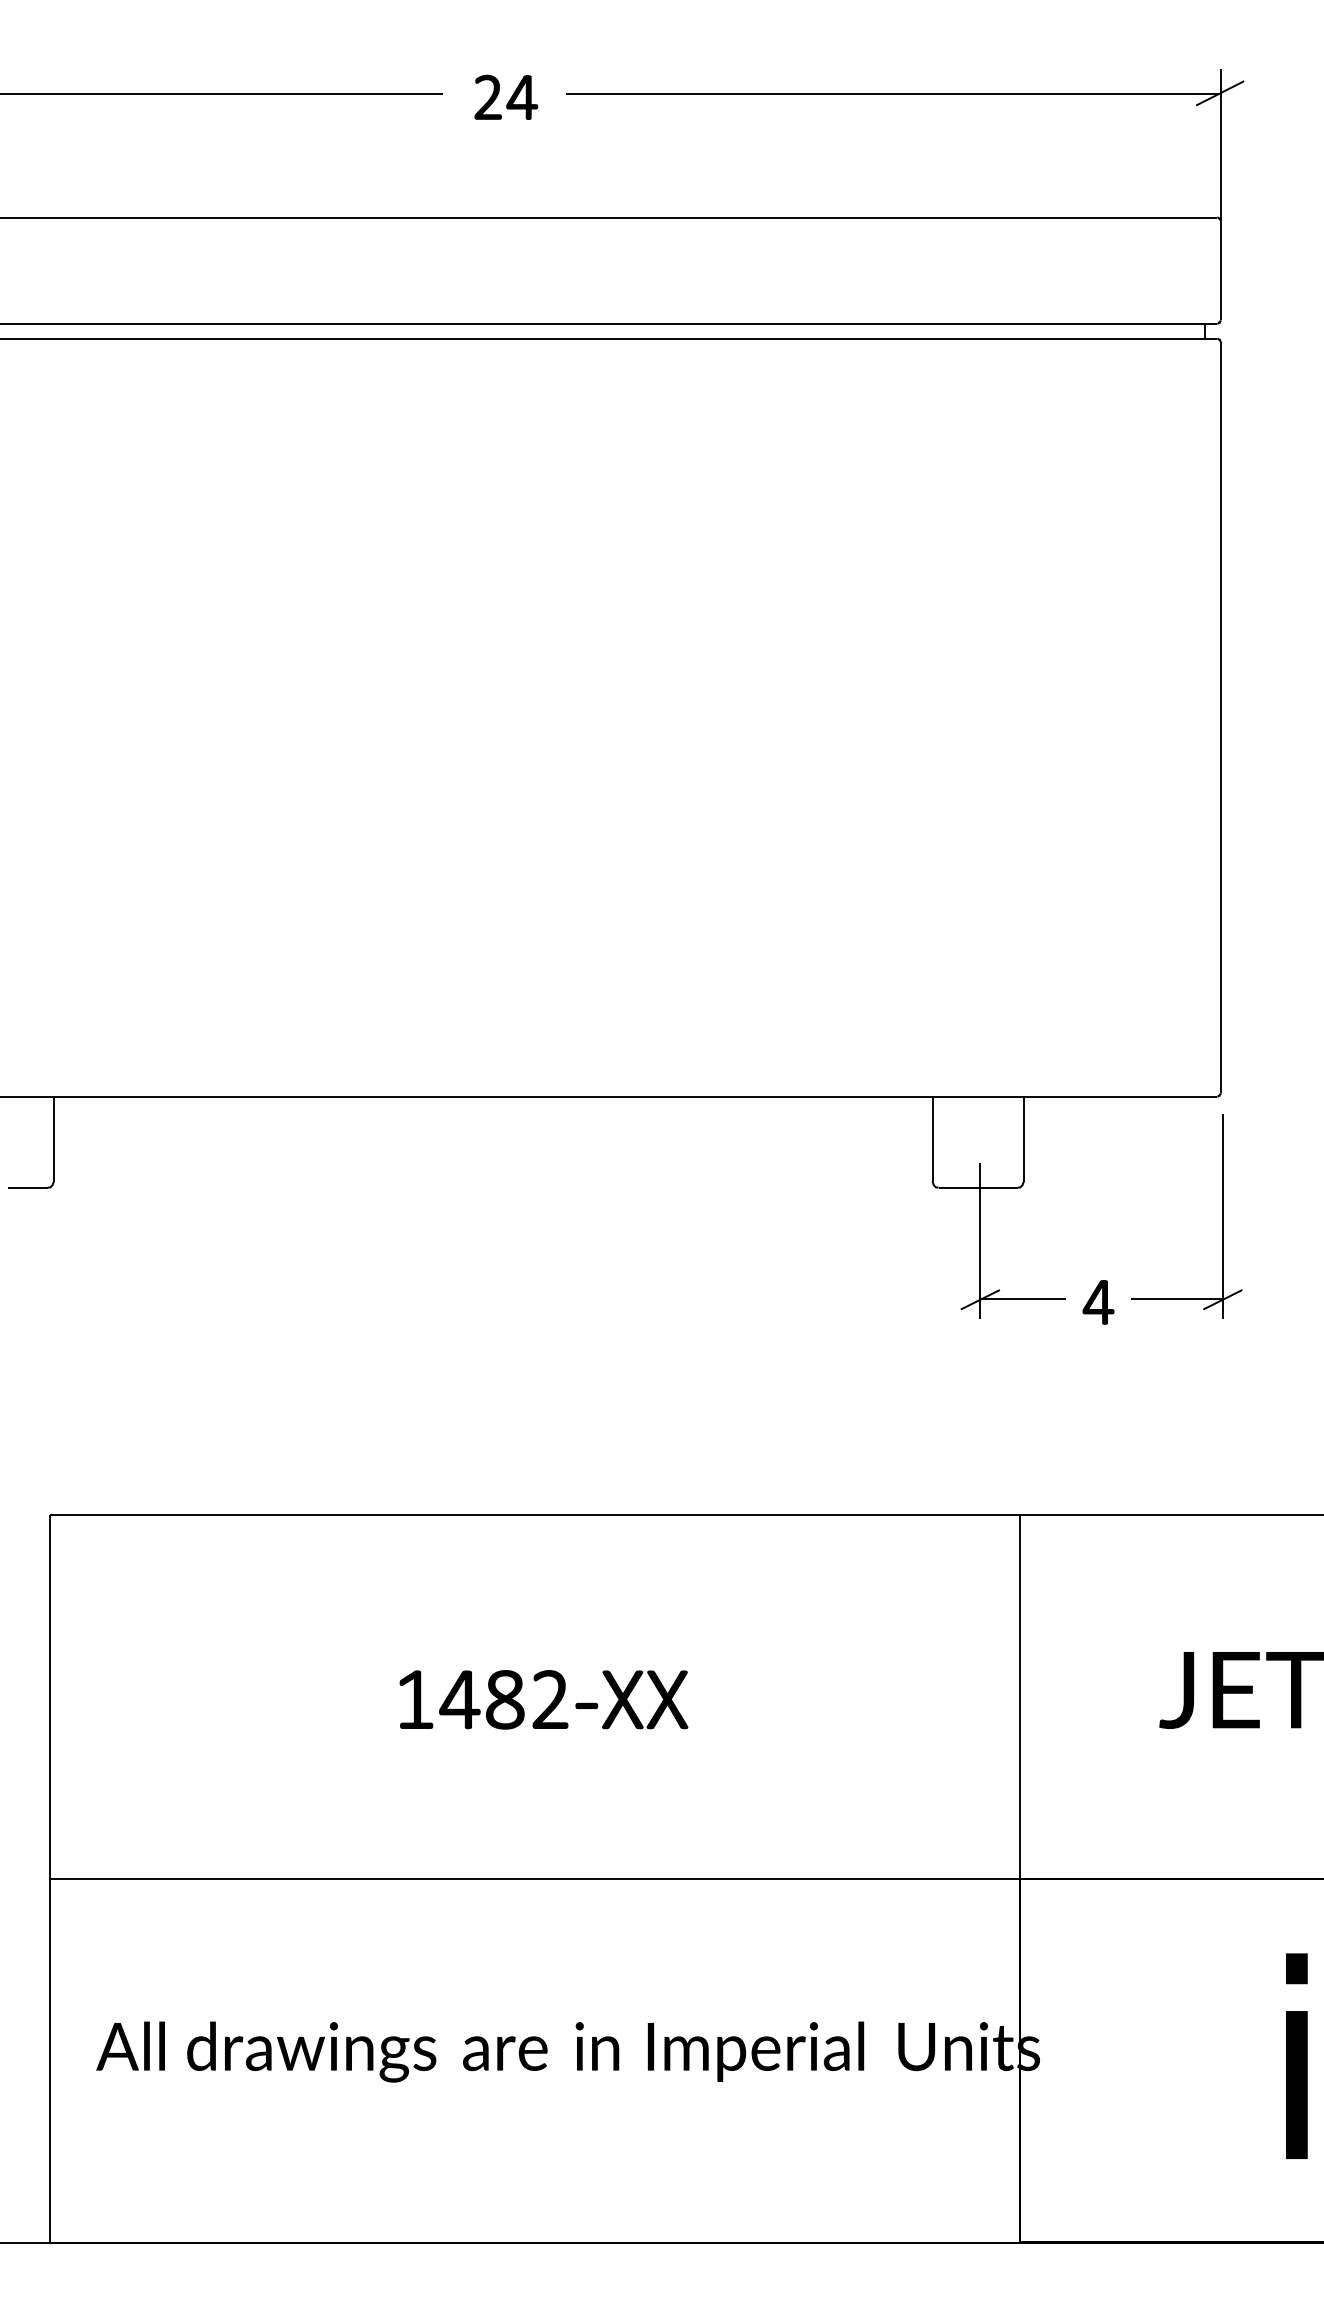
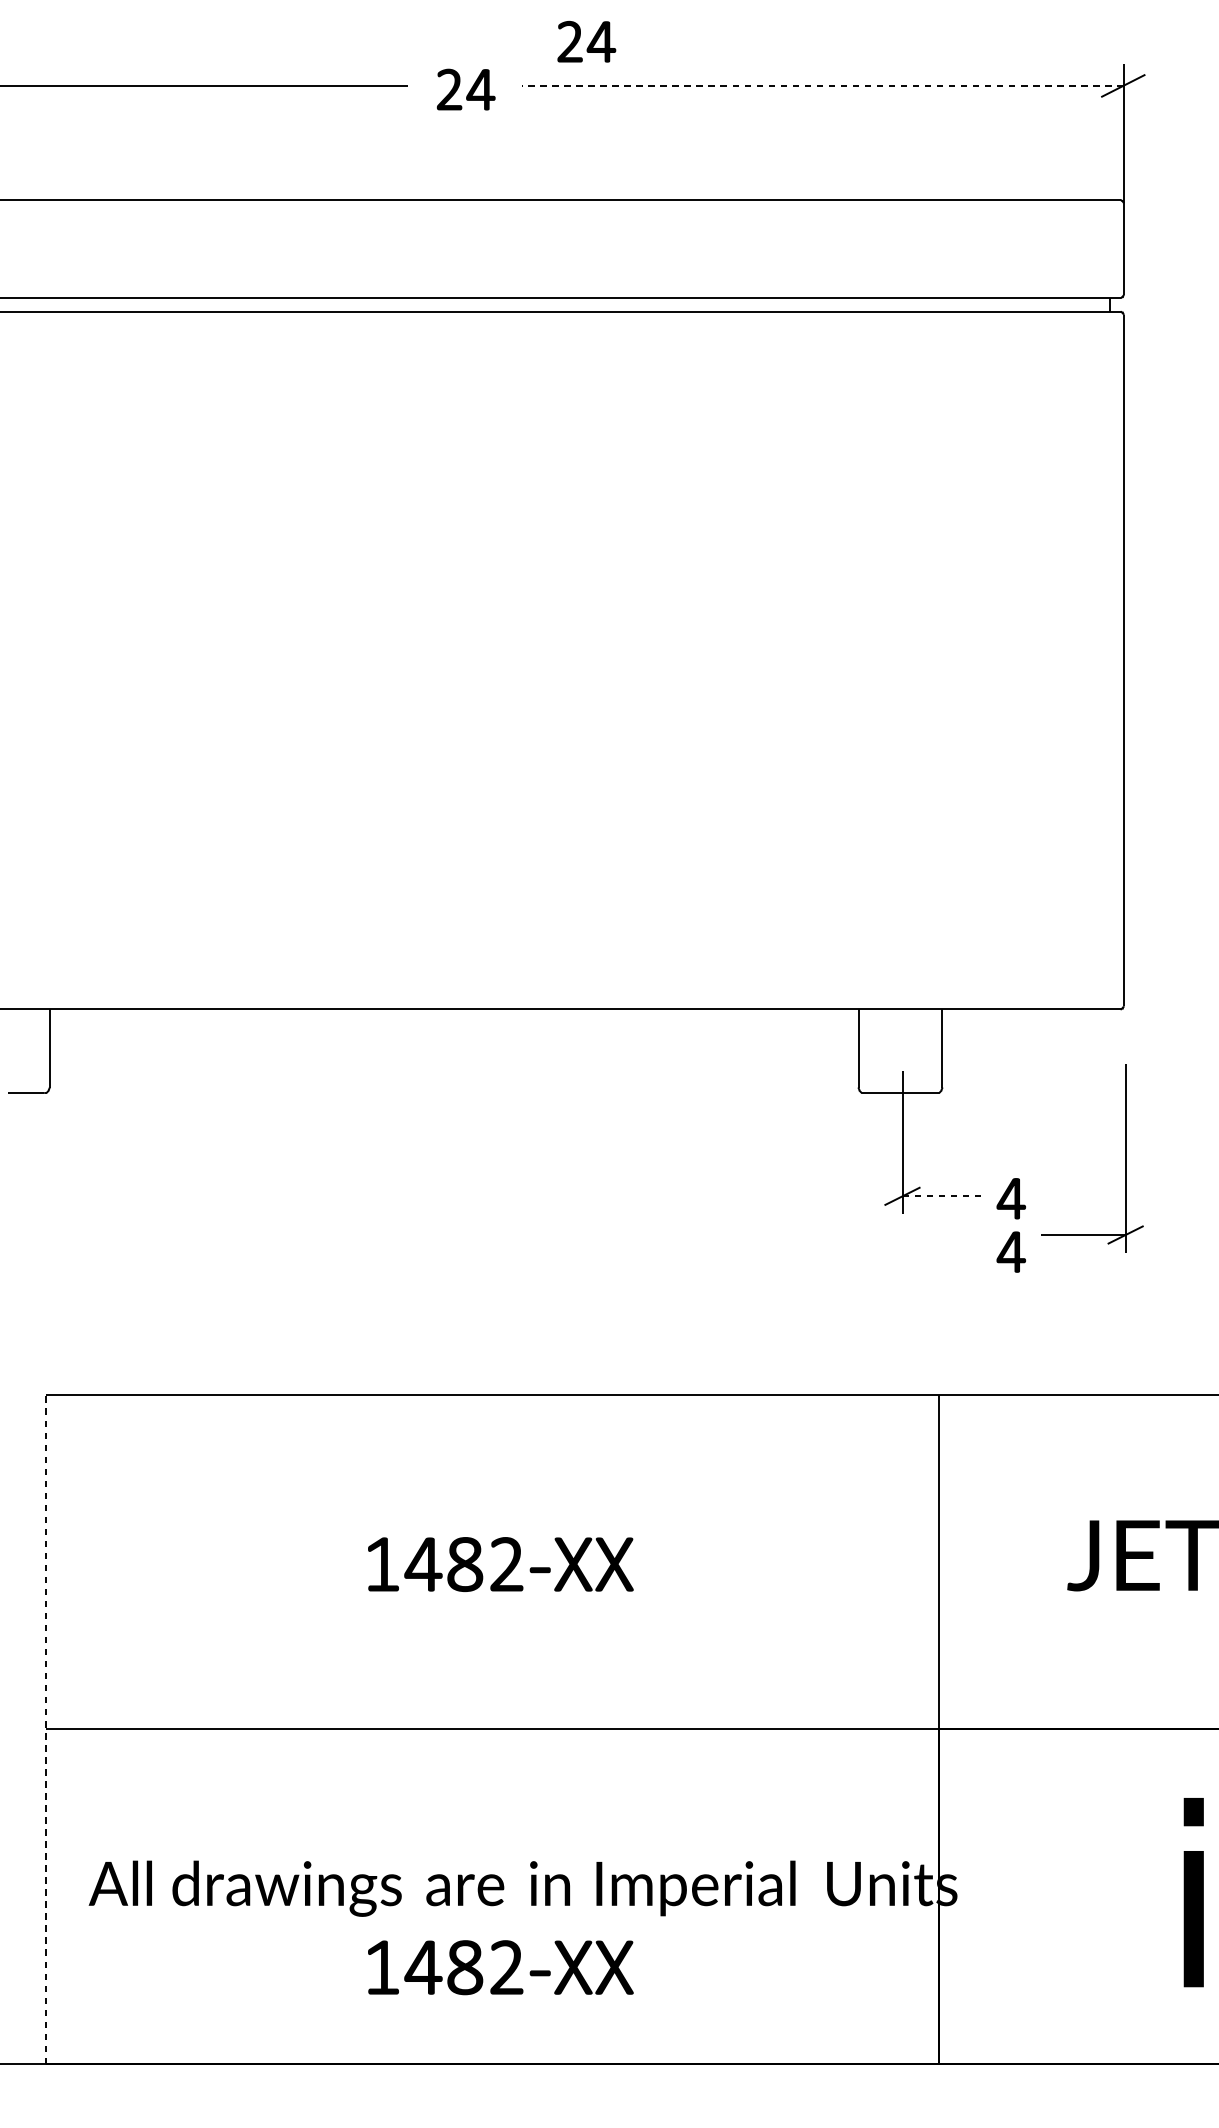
part: (637, 44) -> (586, 40), added
line: (893, 93) -> (822, 86), solid -> dashed
part: (1222, 1216) -> (1125, 1158), moved
line: (1023, 1299) -> (942, 1196), solid -> dashed
part: (1098, 1360) -> (1011, 1252), added
line: (49, 1878) -> (45, 1728), solid -> dashed
part: (550, 2141) -> (506, 1971), added

